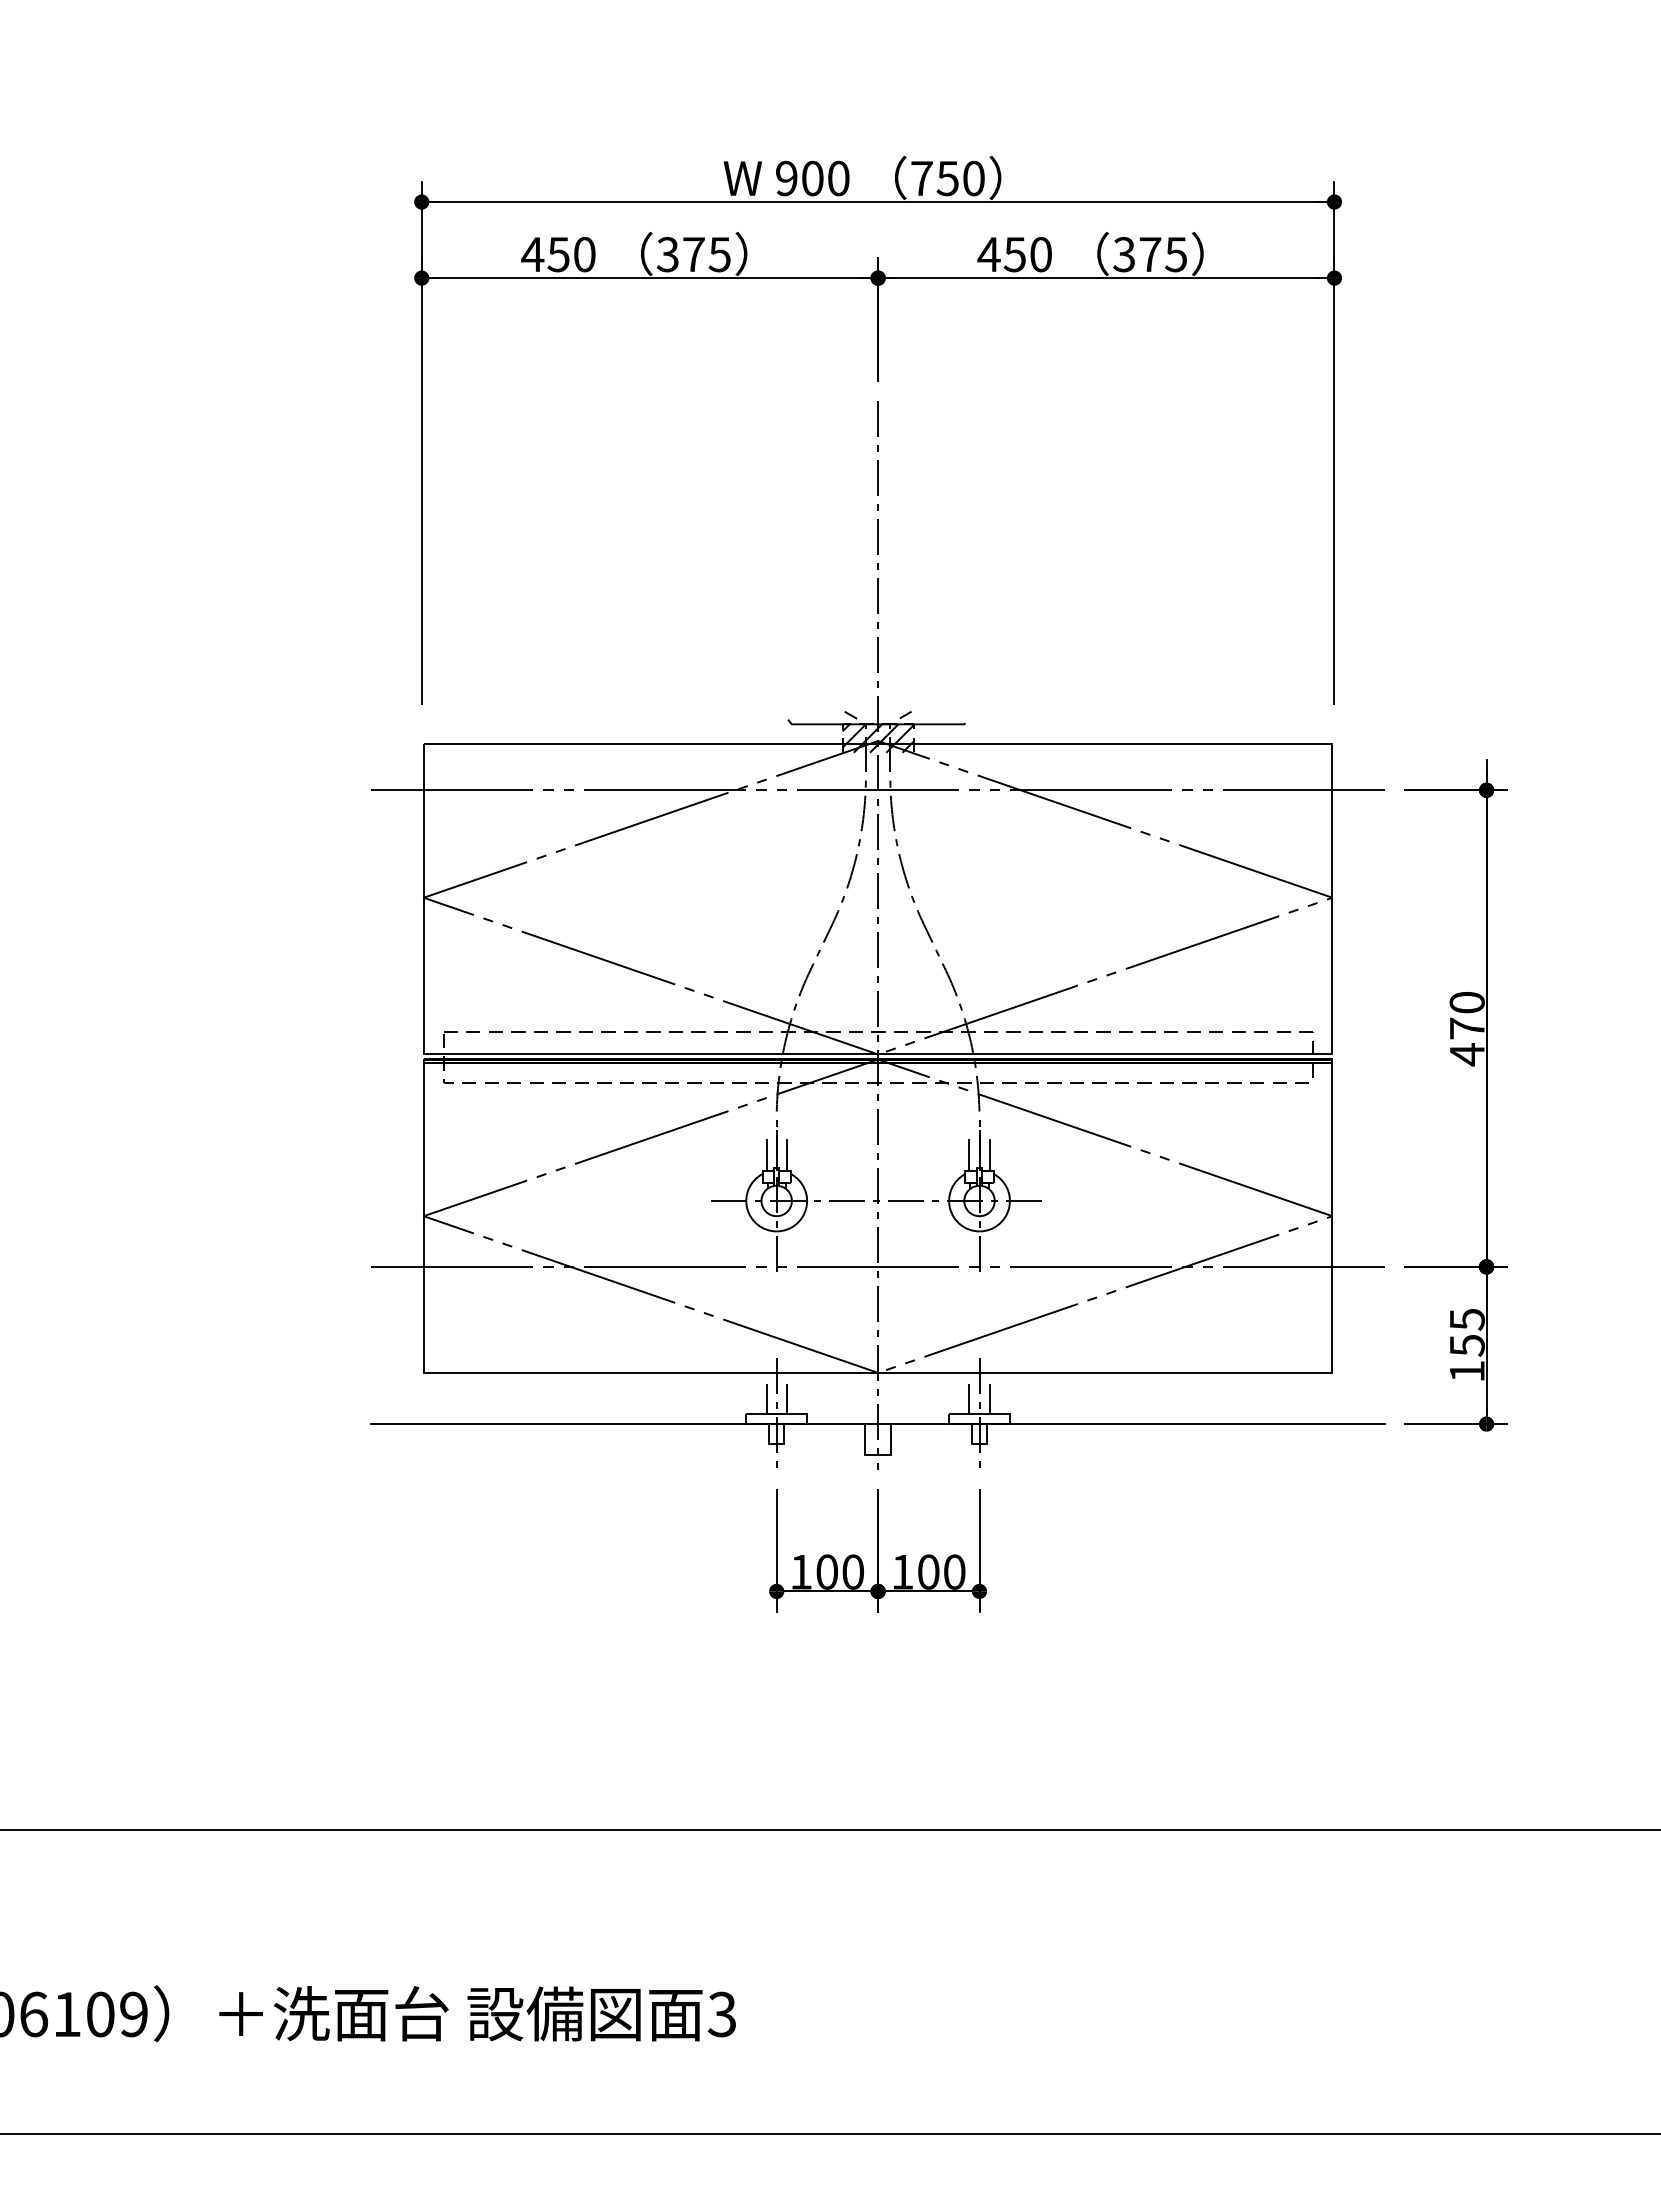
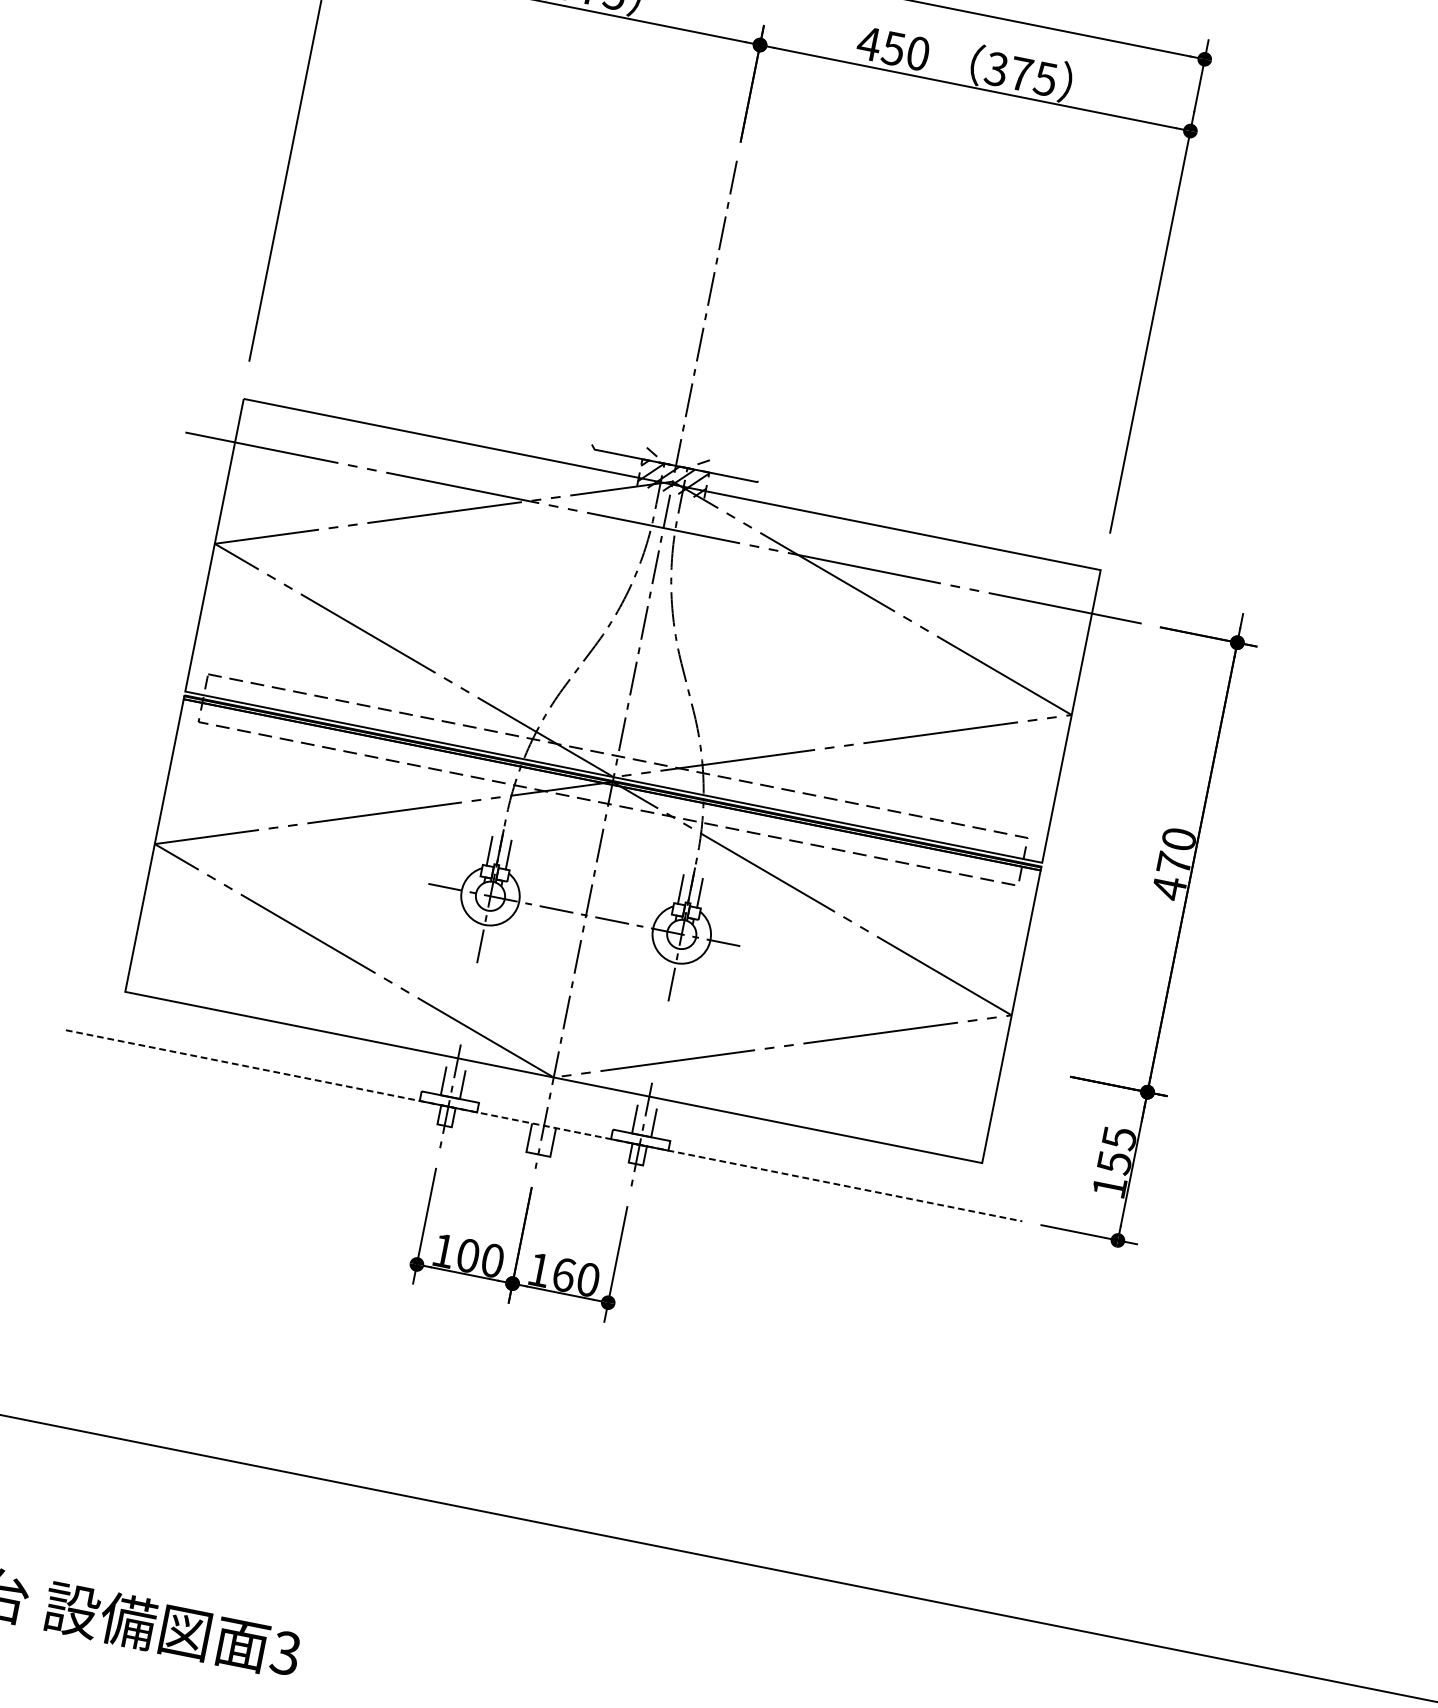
line: (878, 1266) -> (574, 977), removed
line: (878, 1424) -> (544, 1126), solid -> dashed
text: (928, 1571) -> (563, 1274), 100 -> 160

